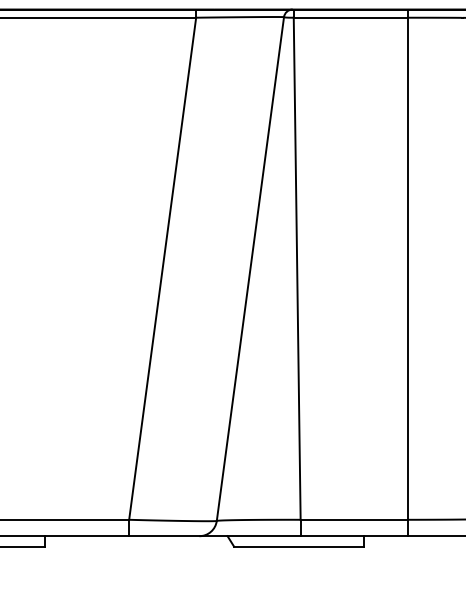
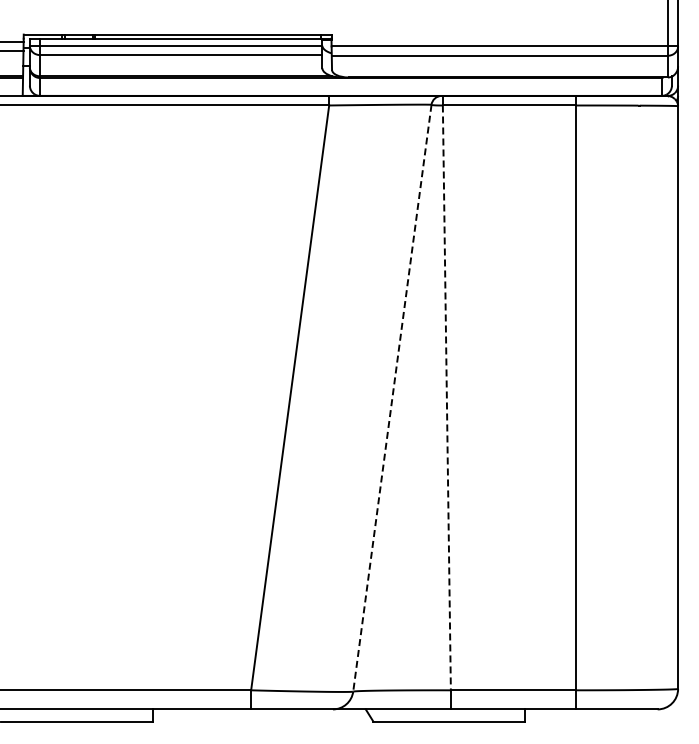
line: (250, 269) -> (392, 398), solid -> dashed
line: (296, 269) -> (446, 398), solid -> dashed

